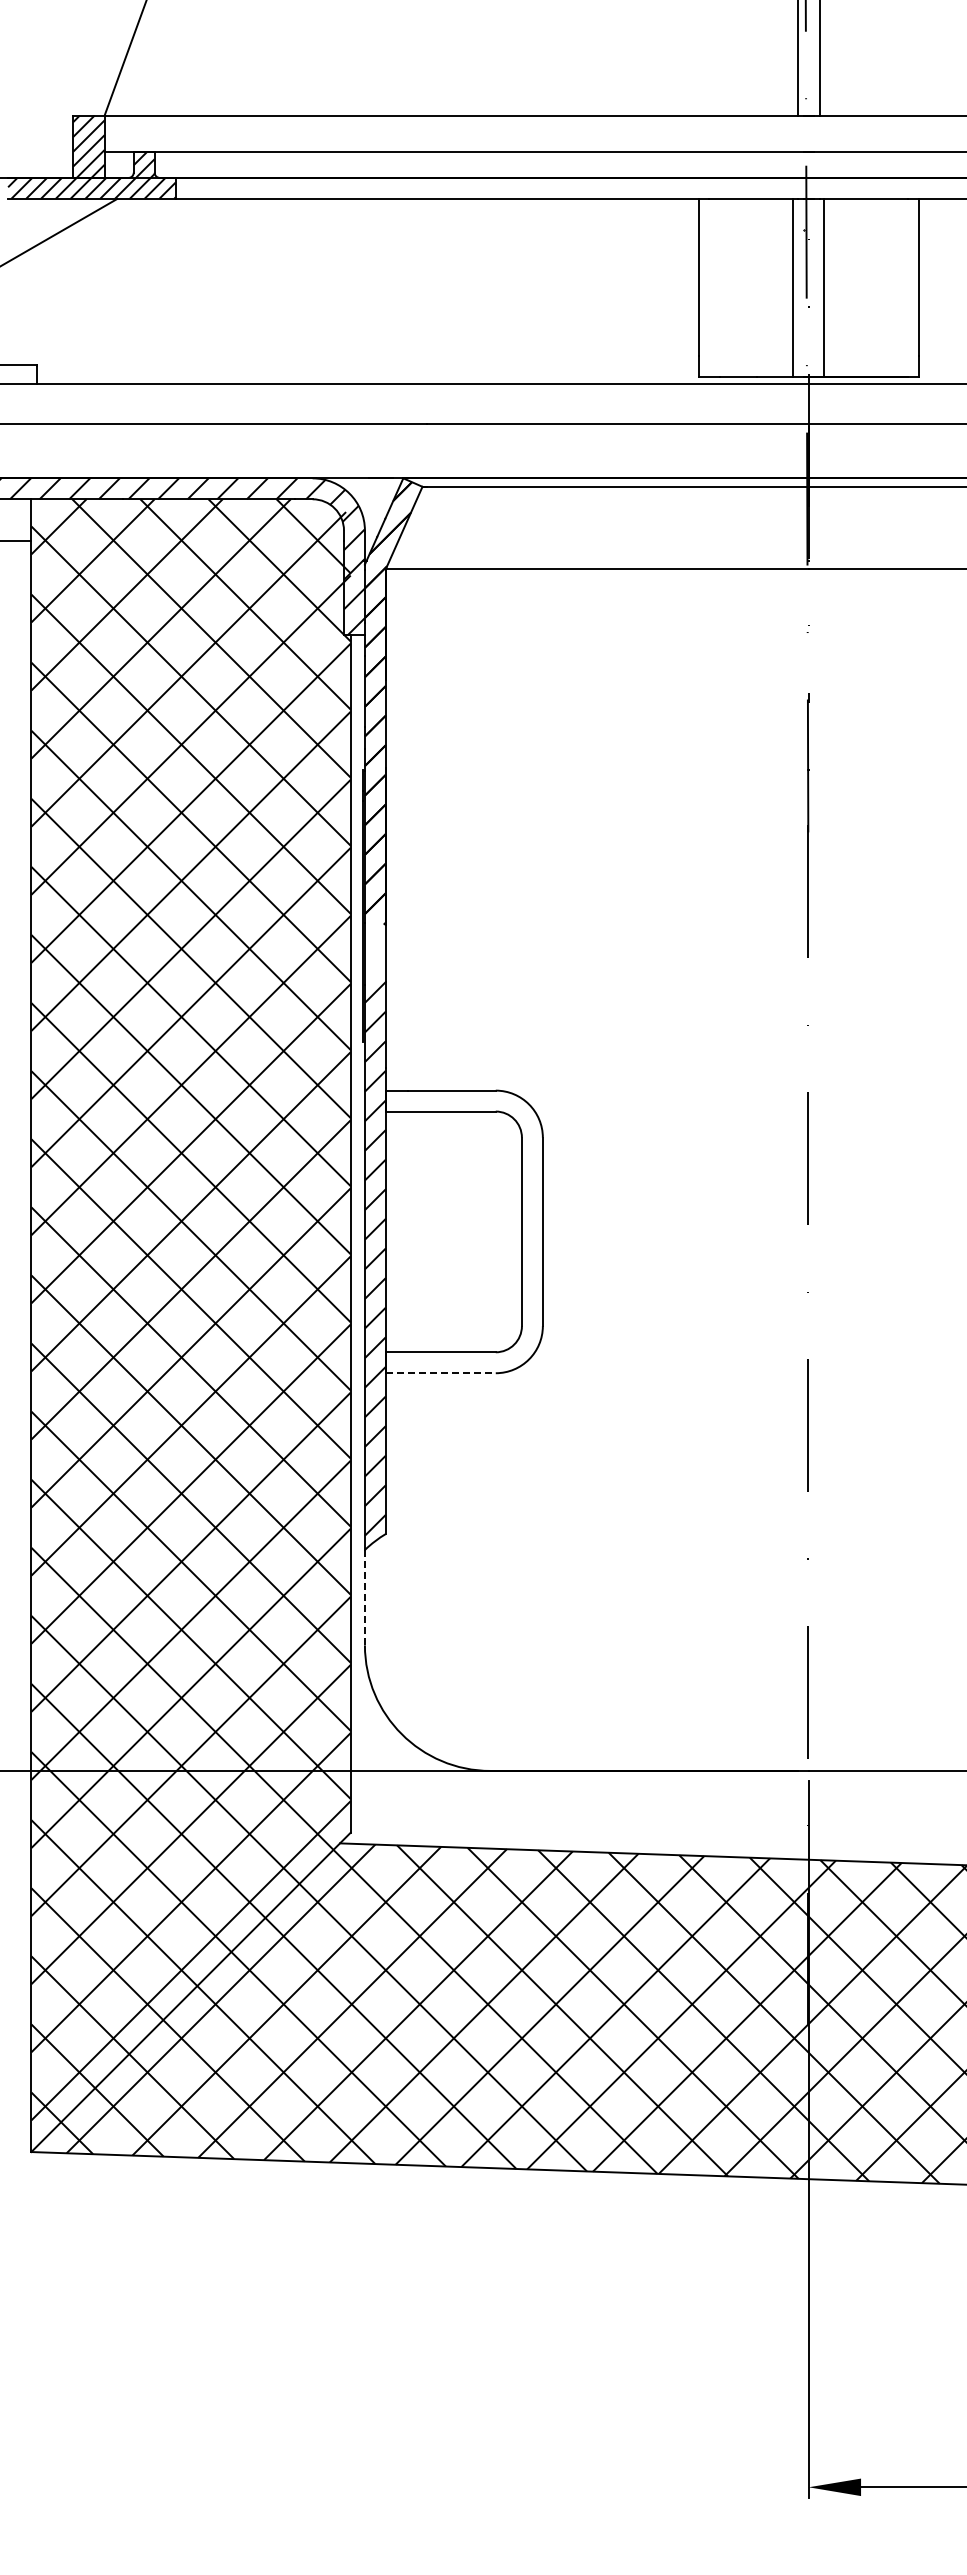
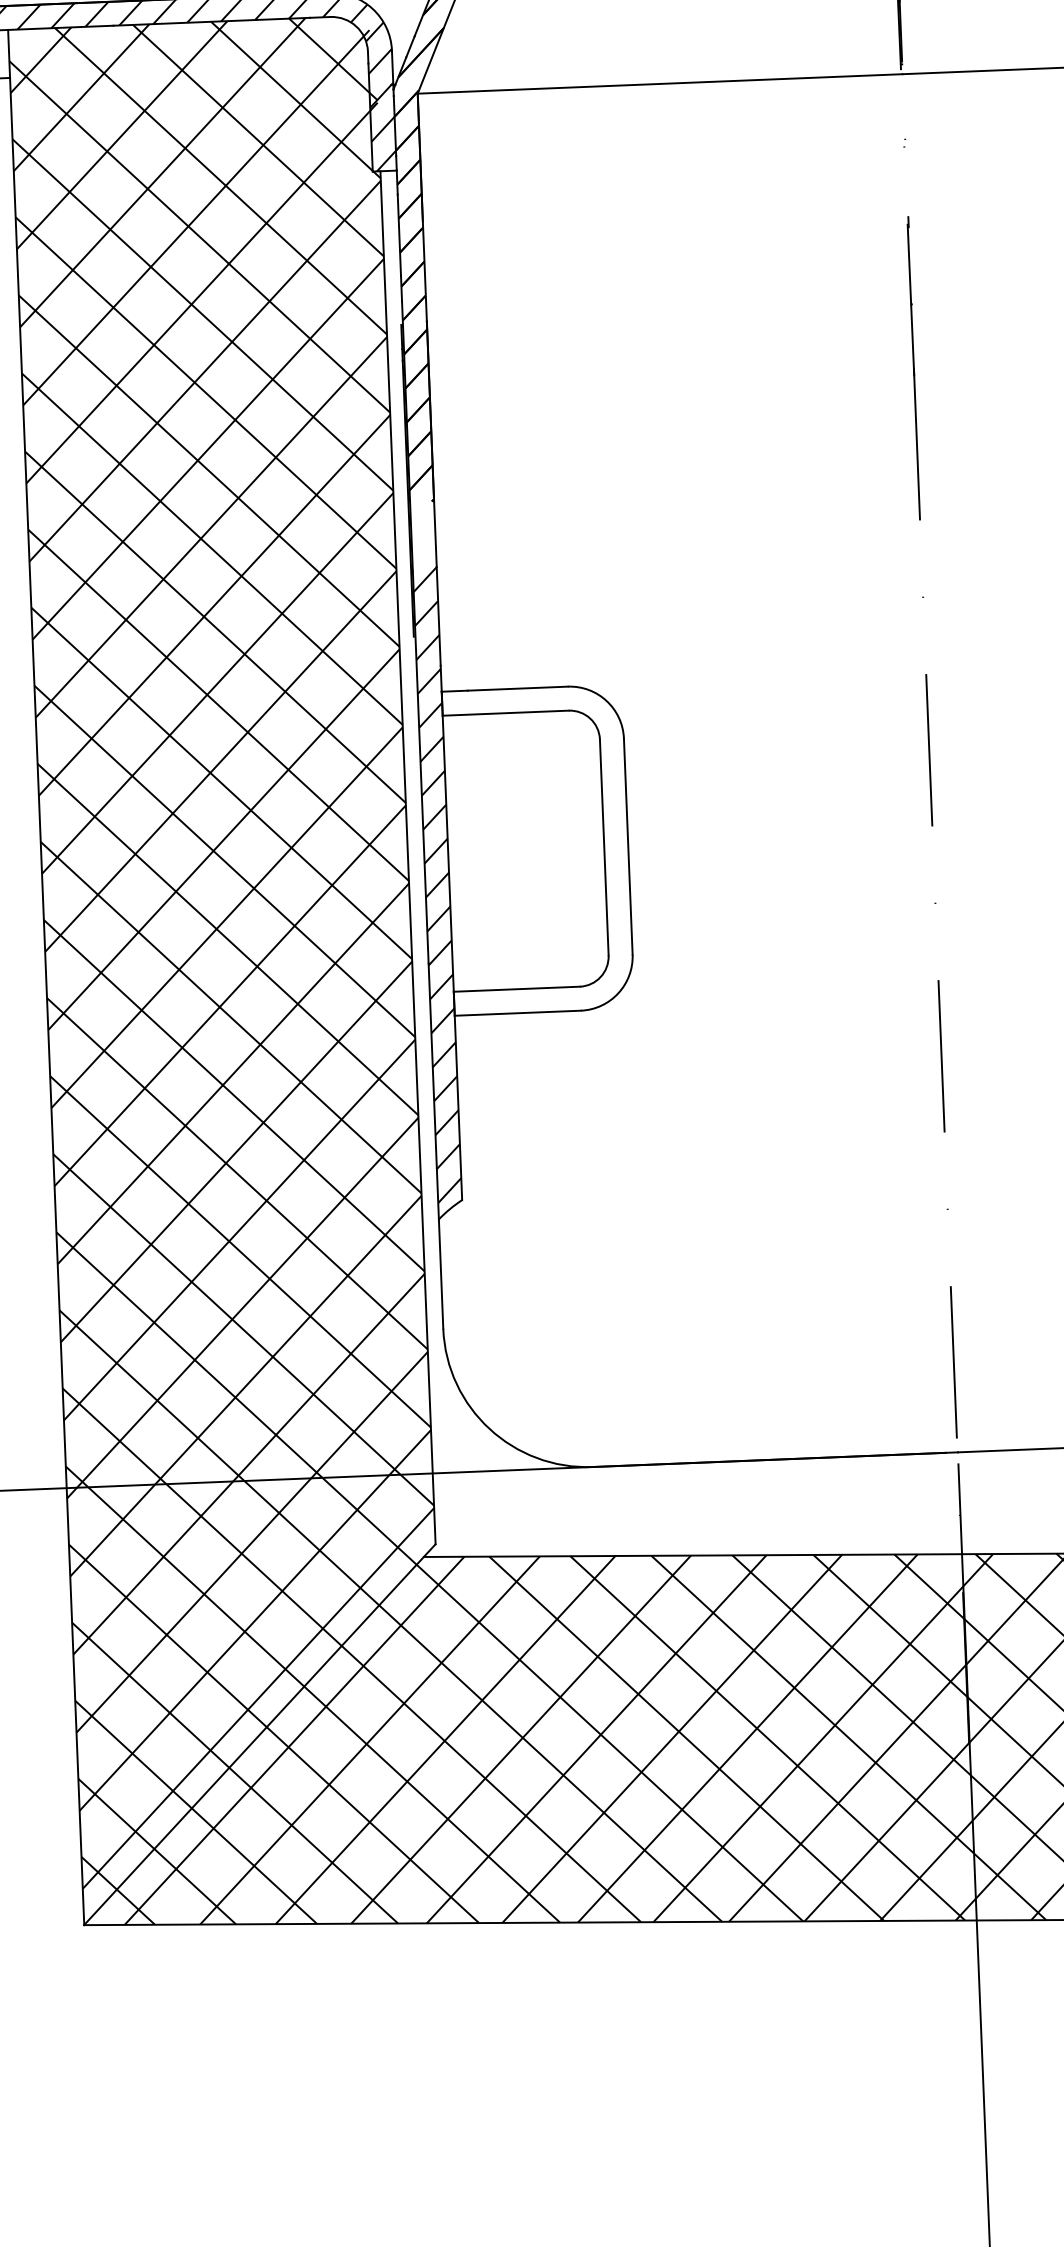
line: (440, 1373) -> (517, 1013), dashed -> solid
line: (364, 1597) -> (440, 1273), dashed -> solid

